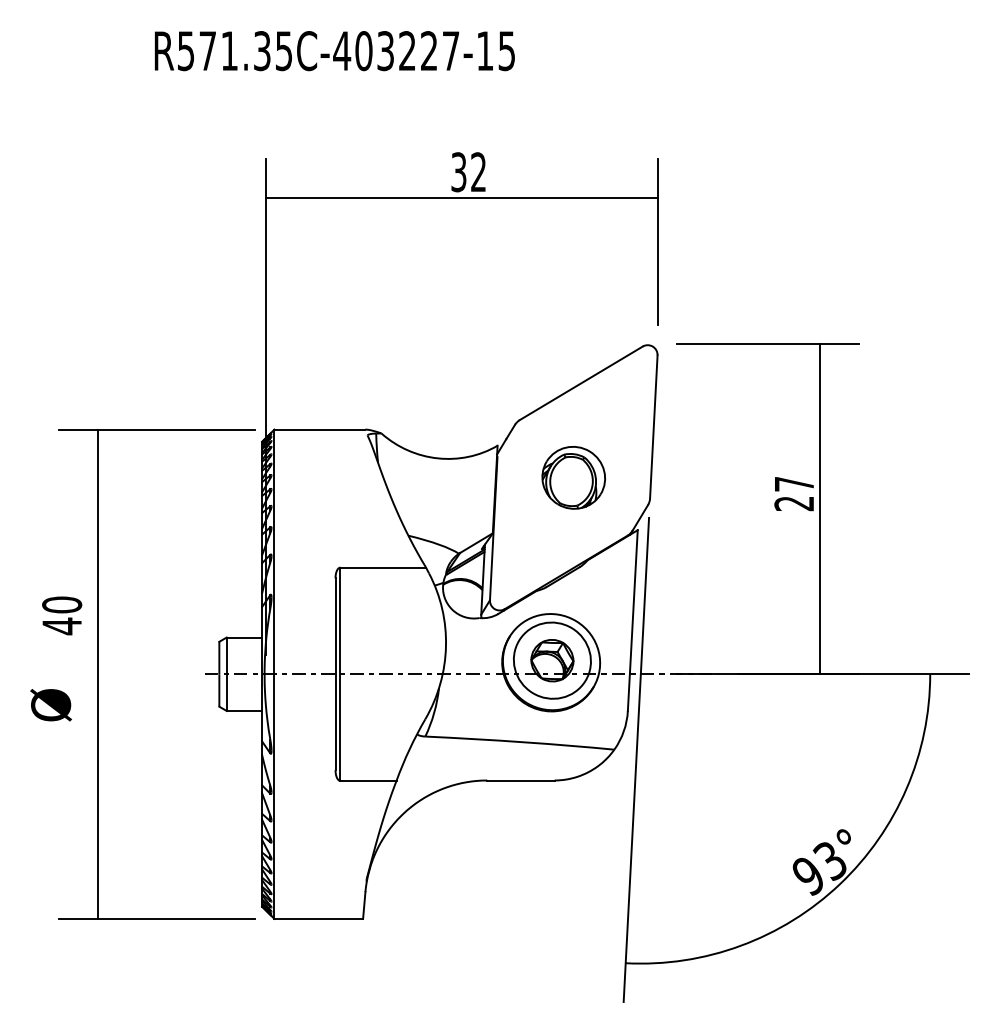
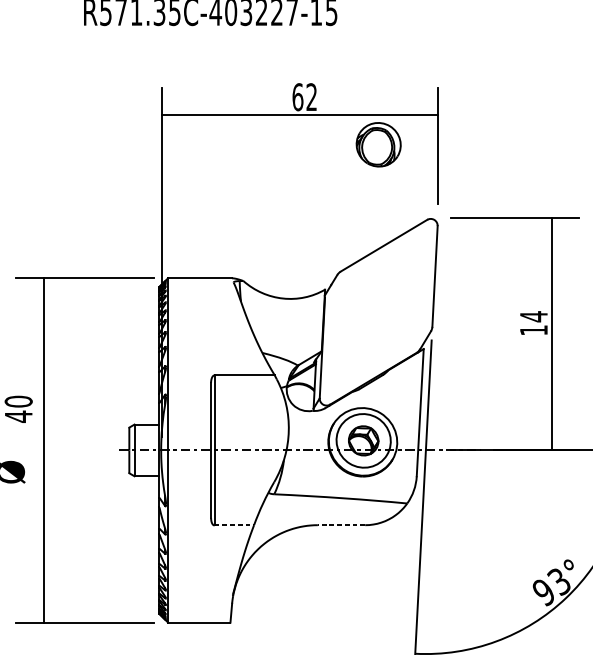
text: (458, 172) -> (297, 97), 32 -> 62
part: (573, 477) -> (378, 144), moved
text: (793, 493) -> (533, 323), 27 -> 14
line: (368, 780) -> (234, 525), solid -> dashed
line: (520, 780) -> (341, 525), solid -> dashed

